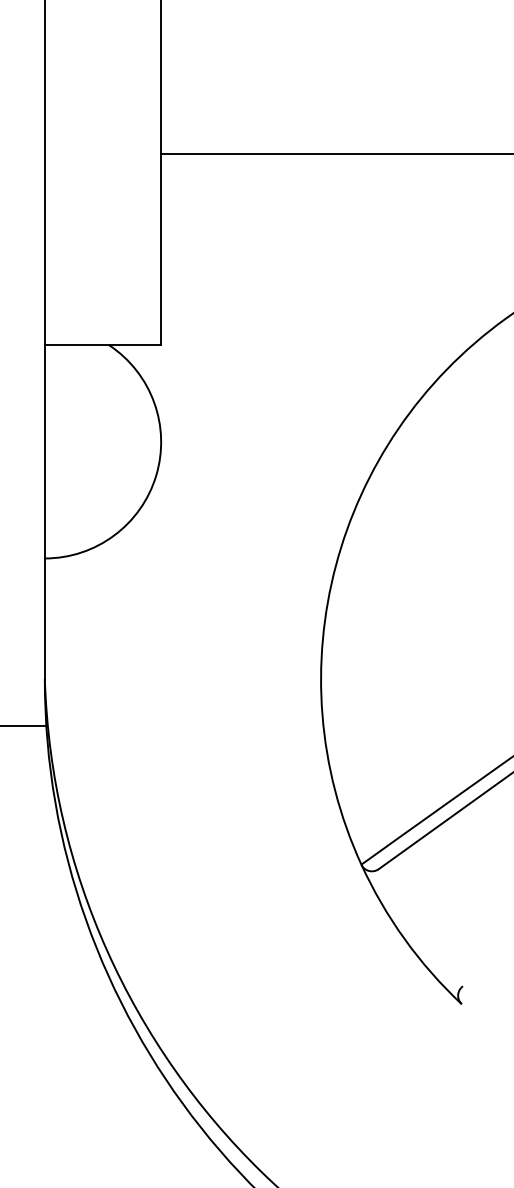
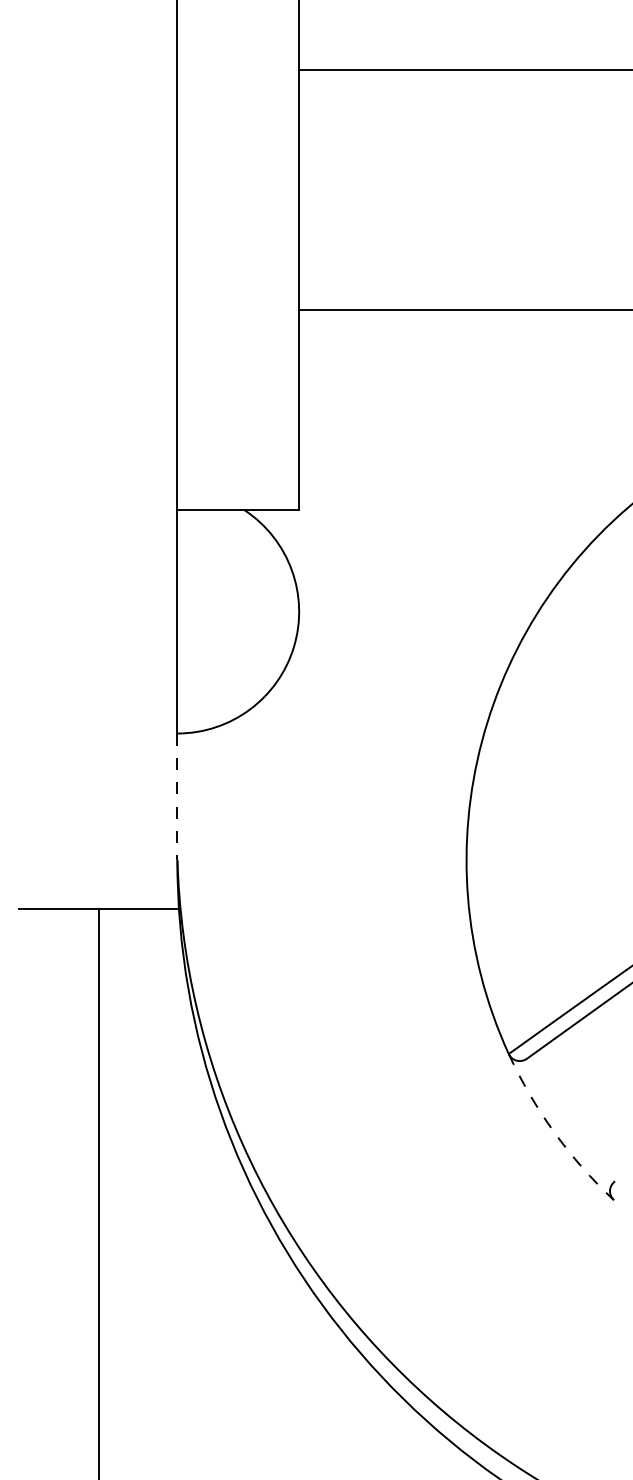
line: (44, 619) -> (177, 797), solid -> dashed
arc: (405, 939) -> (554, 1132), solid -> dashed

